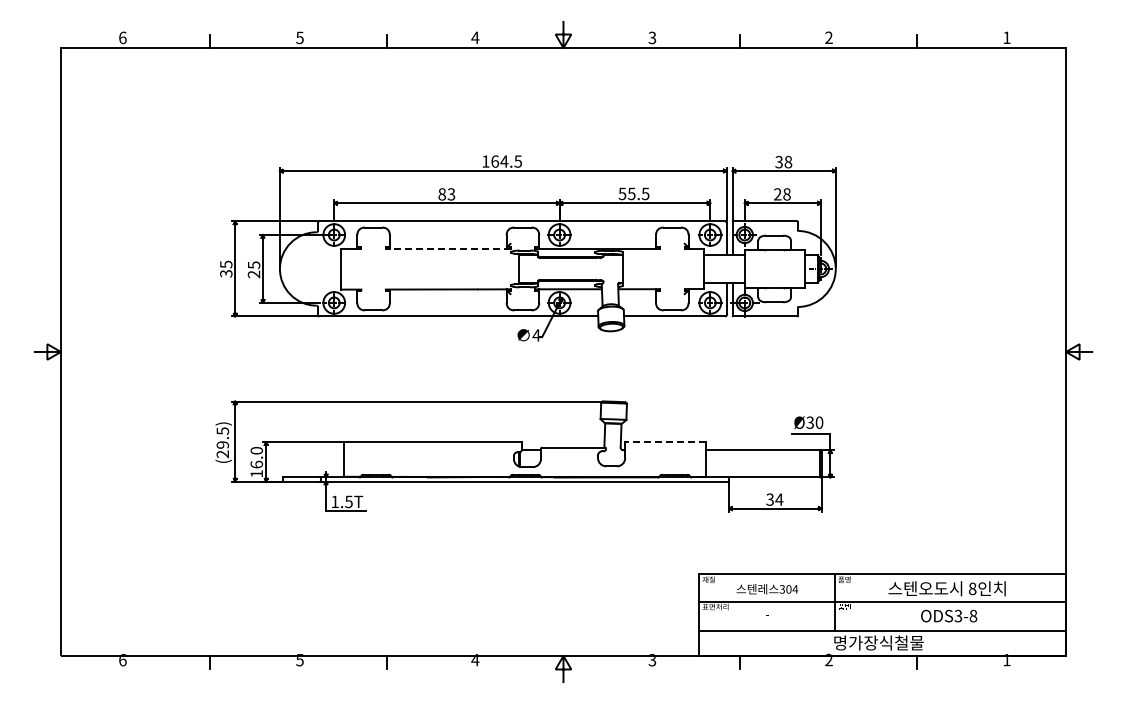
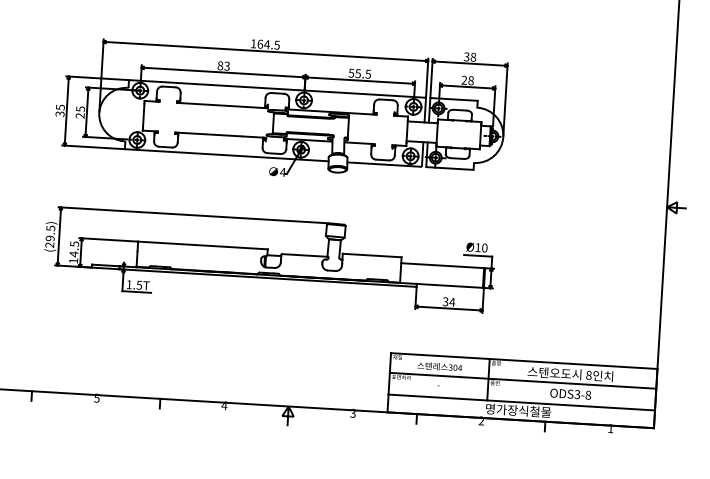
line: (447, 248) -> (221, 105), dashed -> solid
text: (809, 422) -> (477, 247), Ø30 -> Ø10
line: (665, 442) -> (372, 255), dashed -> solid
text: (256, 457) -> (74, 249), 16.0 -> 14.5

